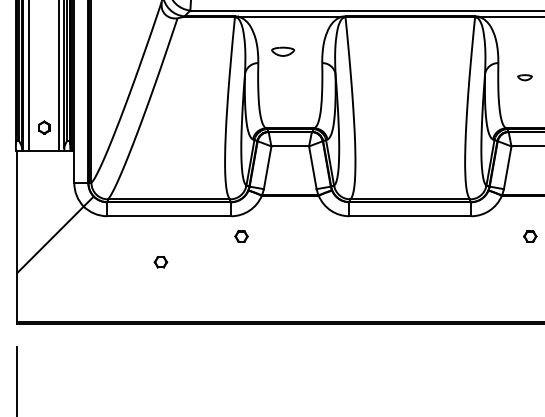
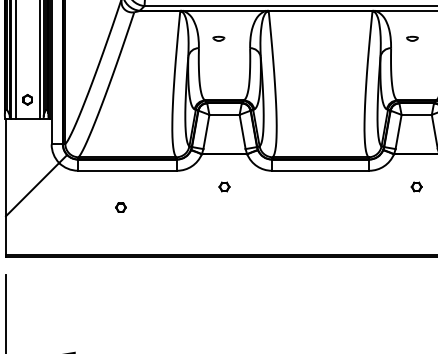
part: (282, 51) -> (218, 38), size x0.62
part: (525, 77) -> (412, 38), moved
part: (241, 235) -> (224, 186), moved

